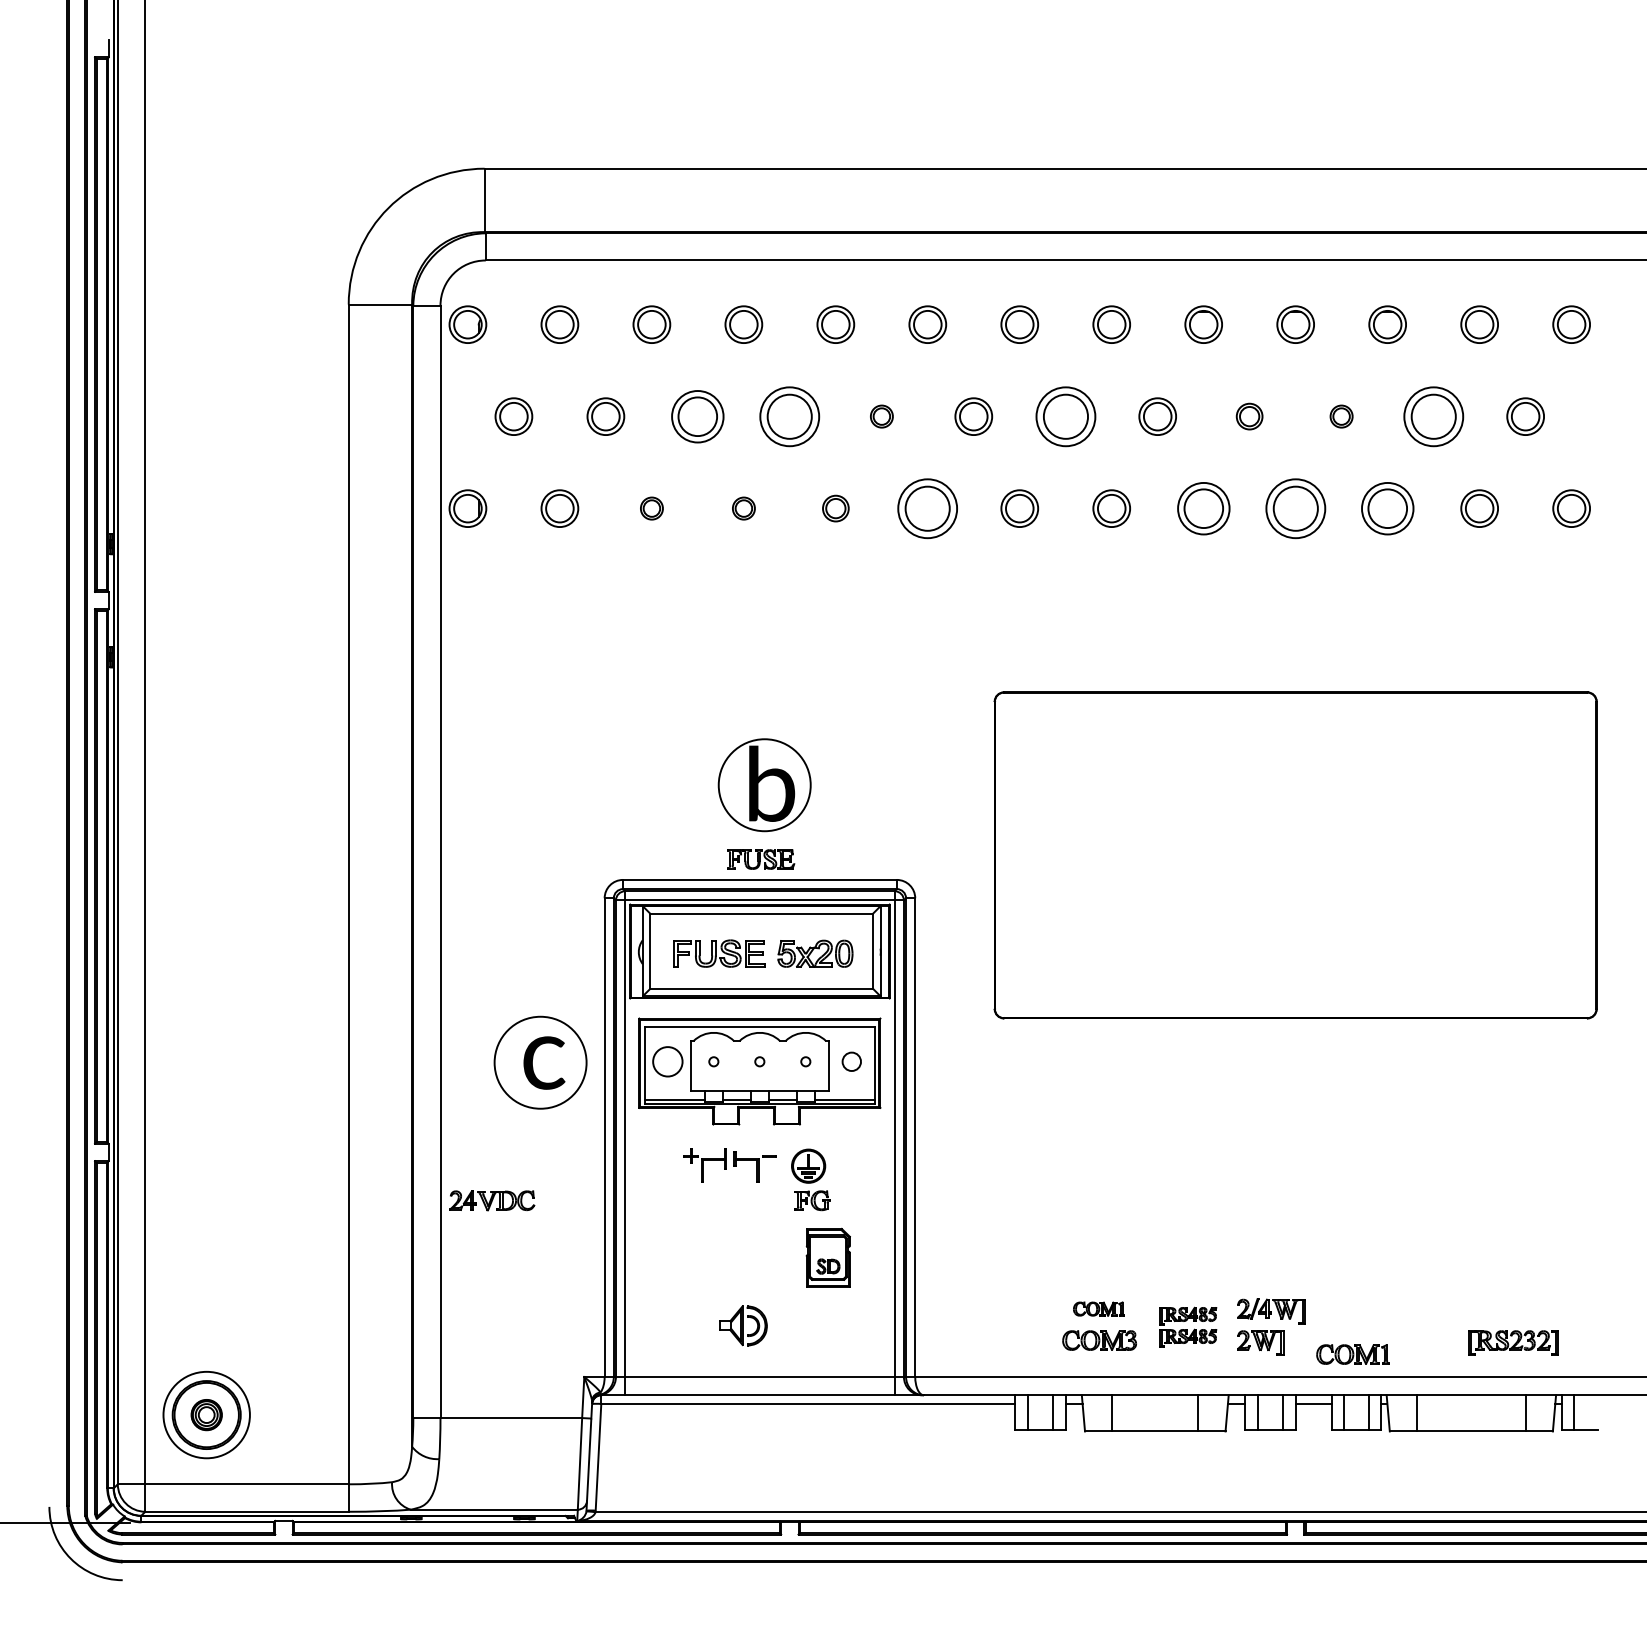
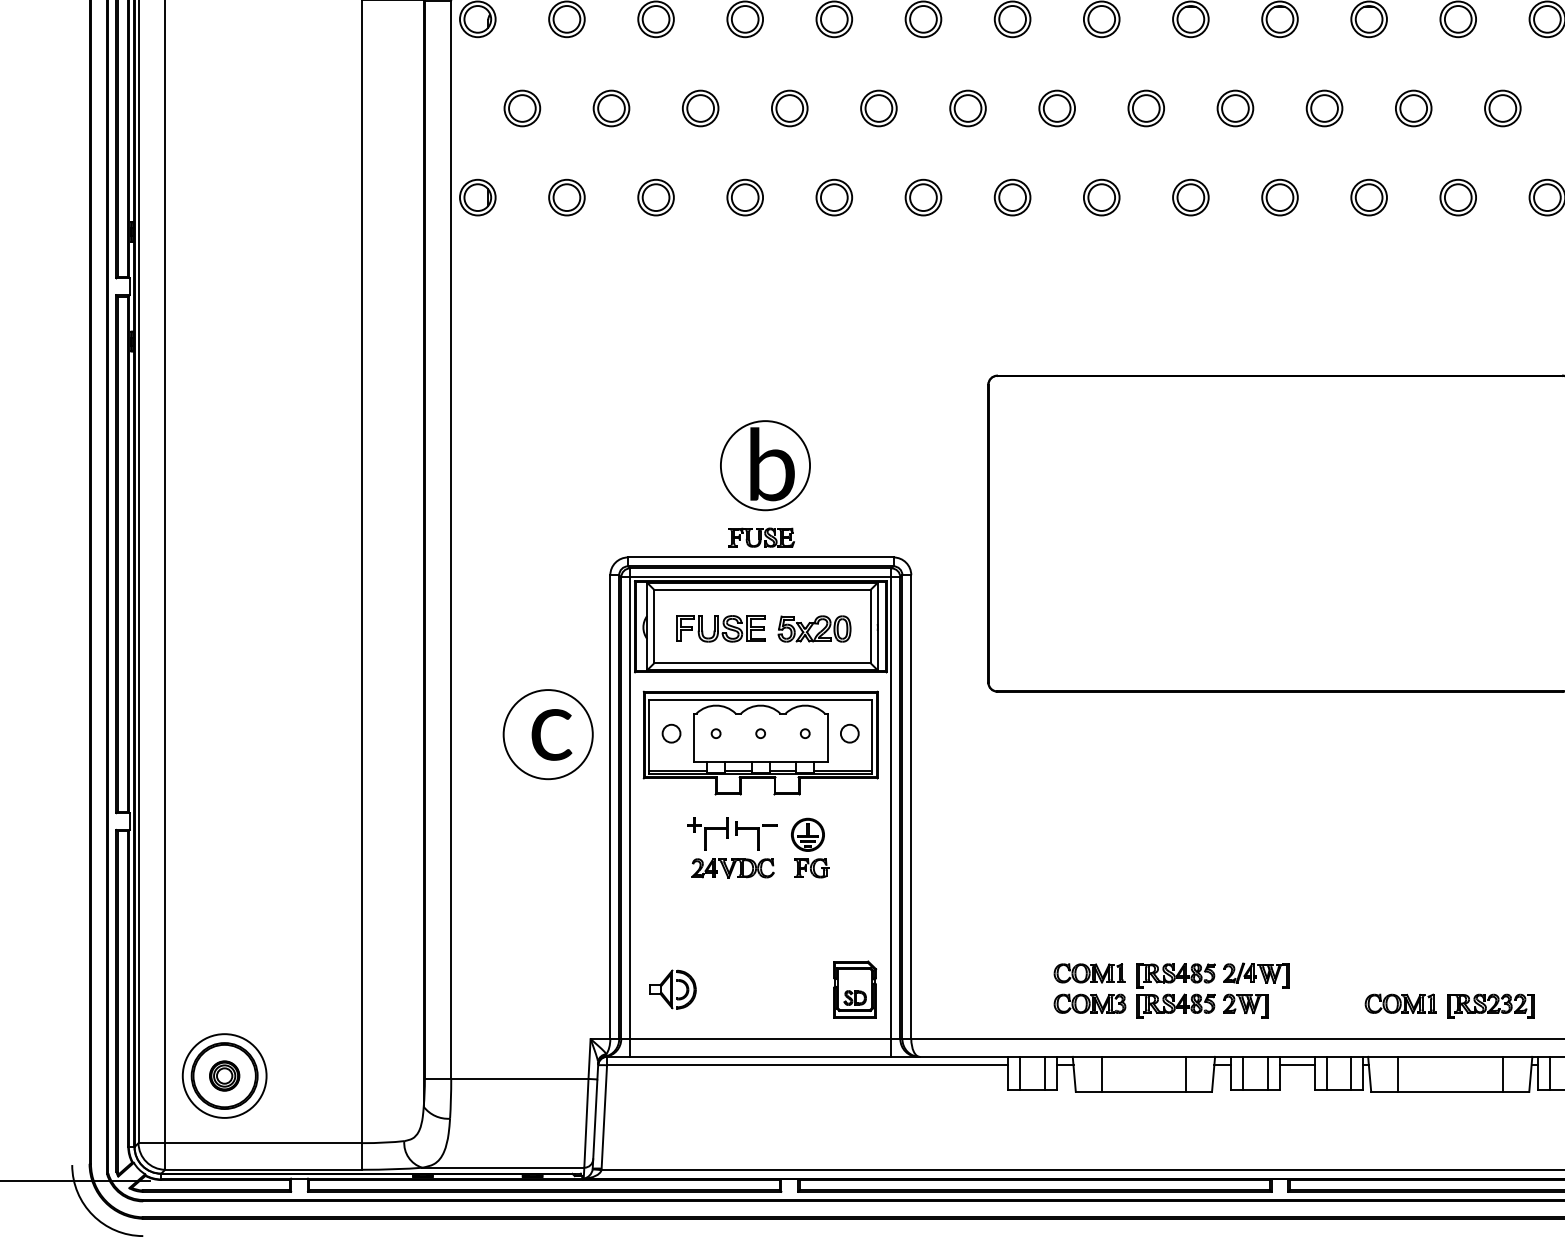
part: (697, 416) -> (700, 108), size x0.71
part: (789, 416) -> (789, 108), size x0.62
part: (881, 416) -> (878, 108), size x1.67
part: (1065, 416) -> (1056, 108), size x0.62
part: (1249, 416) -> (1235, 108), size x1.43
part: (1341, 416) -> (1324, 108), size x1.67
part: (1433, 416) -> (1413, 108), size x0.62
part: (651, 508) -> (655, 197), size x1.67
part: (743, 508) -> (744, 197), size x1.67
part: (835, 508) -> (834, 197), size x1.43
part: (927, 508) -> (923, 197), size x0.62
part: (1203, 508) -> (1190, 197), size x0.71
part: (1295, 508) -> (1279, 197), size x0.62
part: (1387, 508) -> (1368, 197), size x0.71
circle: (667, 1061) -> (671, 733), size x0.62
part: (492, 1200) -> (733, 868), moved
part: (827, 1257) -> (854, 989), moved
part: (1098, 1308) -> (1088, 972), size x1.43
part: (743, 1325) -> (673, 989), moved
part: (1188, 1326) -> (1176, 990), size x1.43
part: (1352, 1354) -> (1399, 1003), moved

